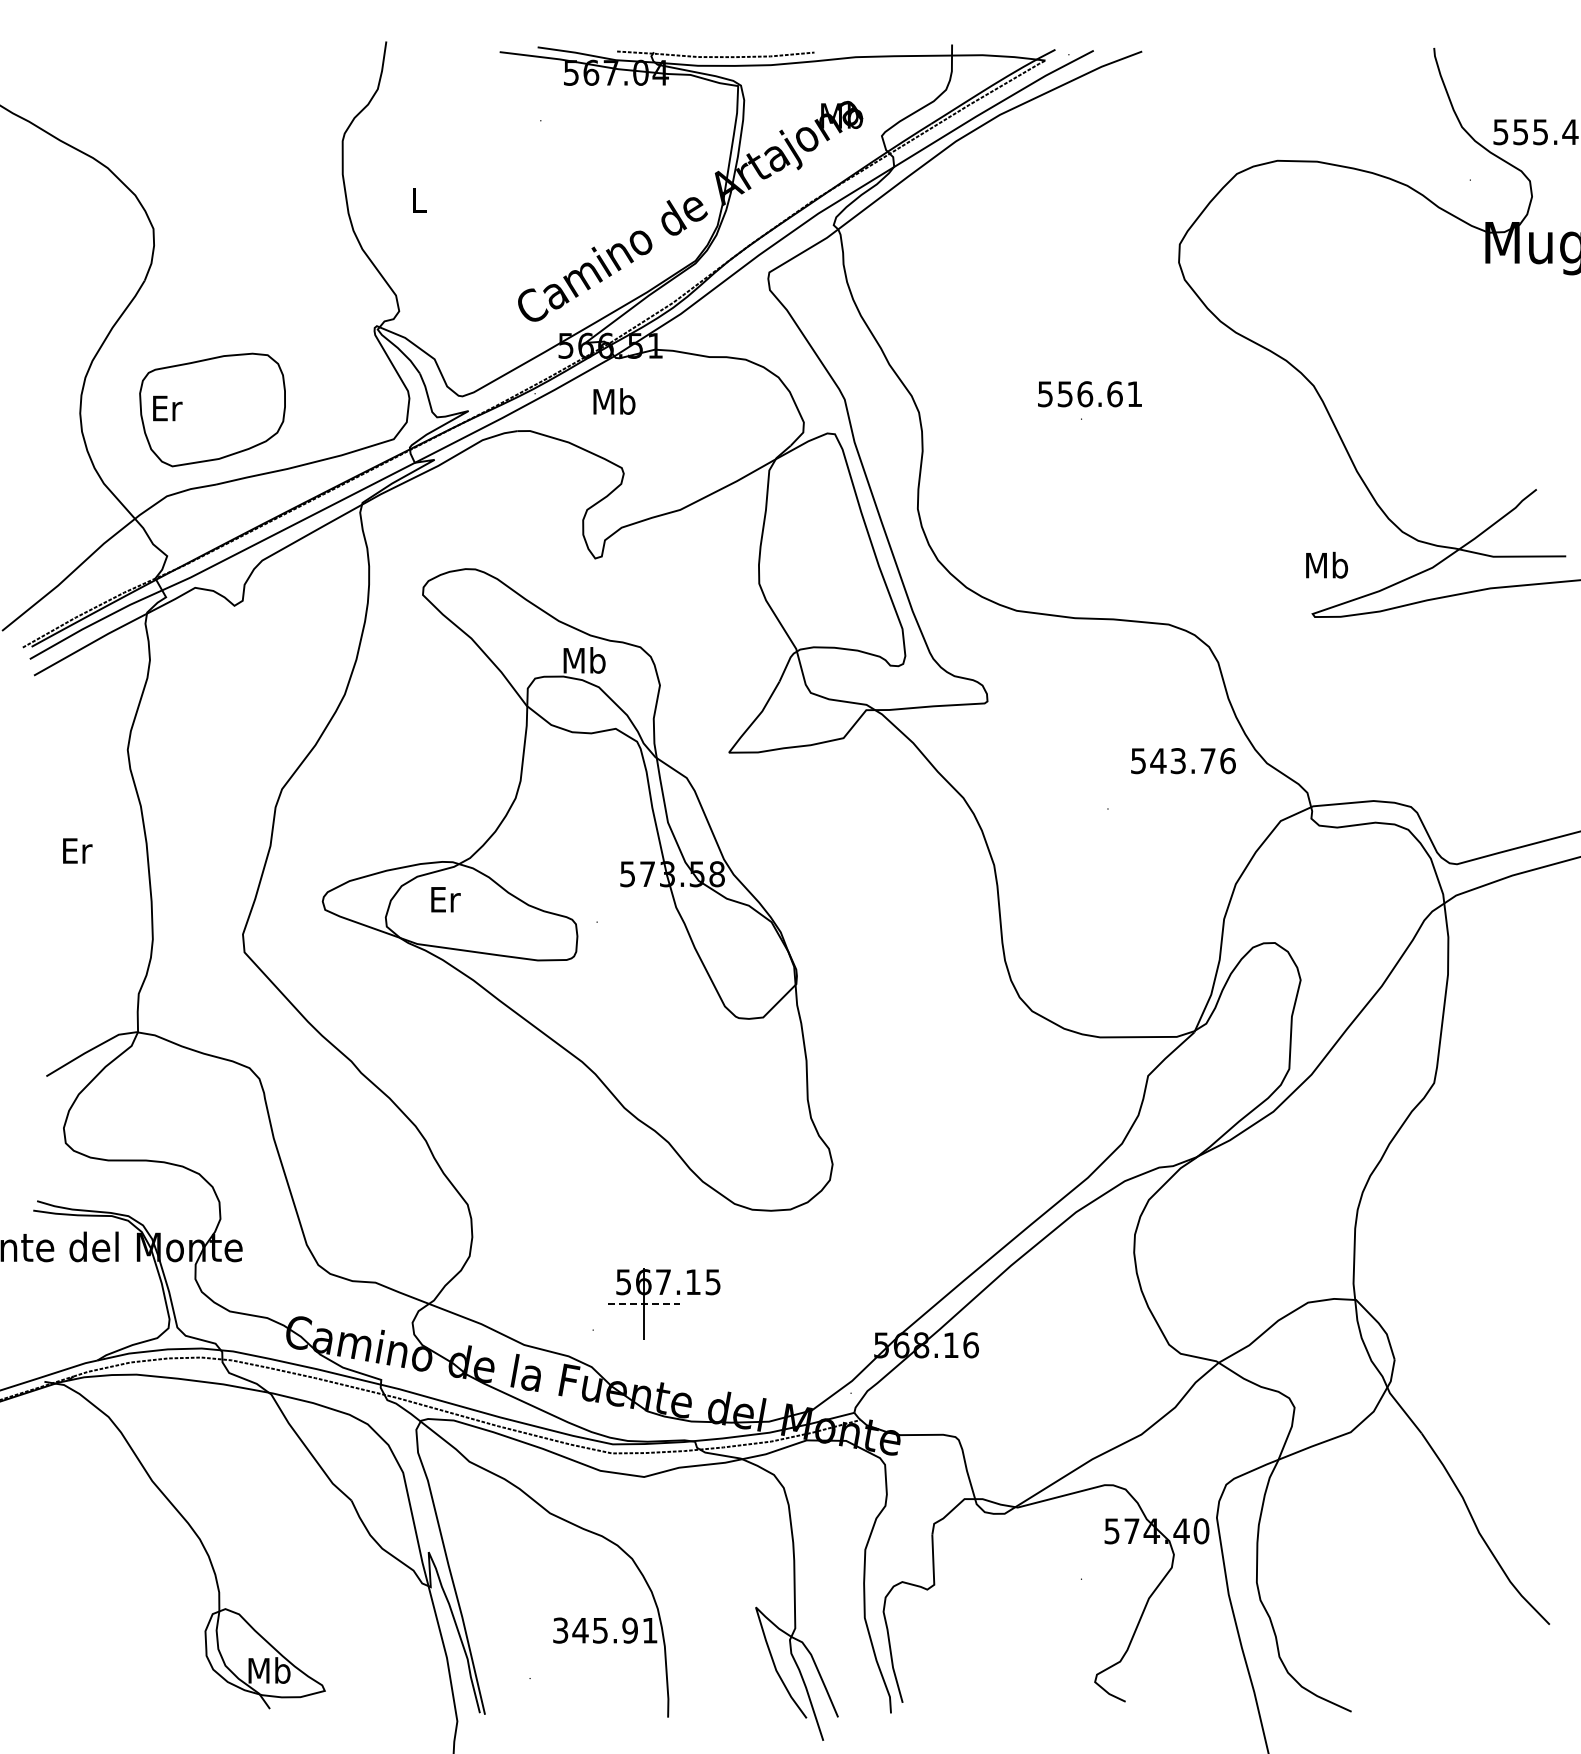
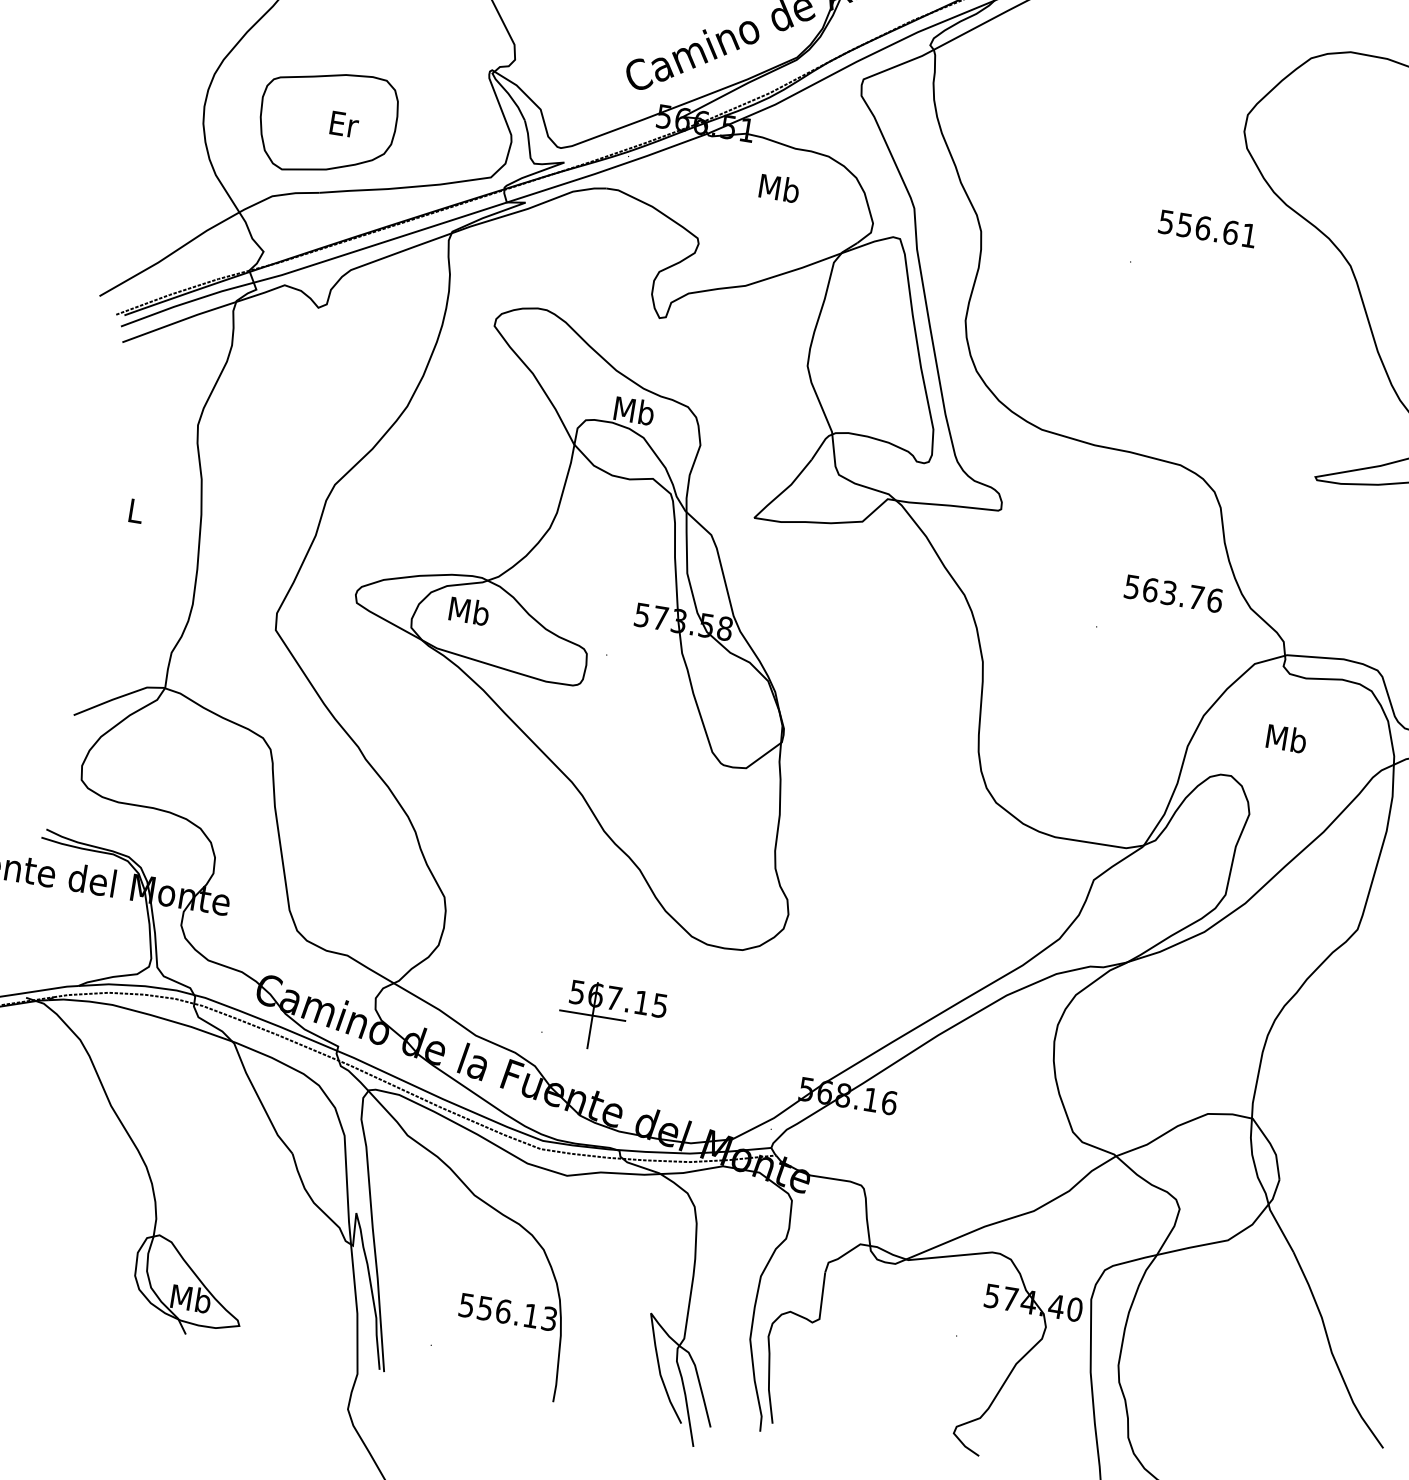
text: (1089, 394) -> (1207, 229), moved
text: (614, 401) -> (779, 188), moved
text: (167, 408) -> (344, 124), moved
text: (1327, 564) -> (1287, 738), moved
text: (1158, 761) -> (1150, 590), 543.76 -> 563.76
text: (77, 850) -> (136, 510), Er -> L
text: (445, 899) -> (469, 611), Er -> Mb
line: (644, 1304) -> (593, 1016), dashed -> solid
text: (605, 1630) -> (508, 1312), 345.91 -> 556.13

